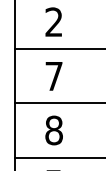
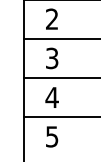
text: (54, 76) -> (52, 58), 7 -> 3
text: (53, 130) -> (51, 97), 8 -> 4

